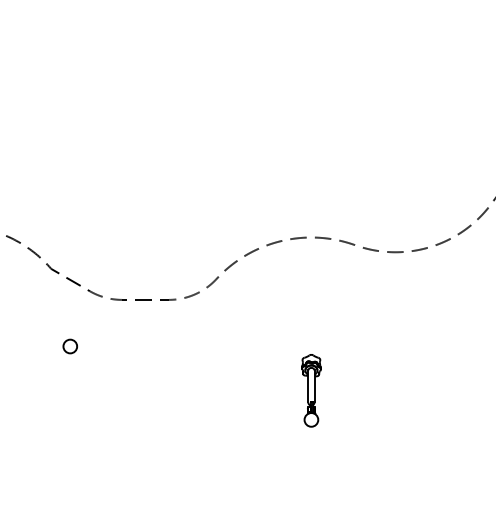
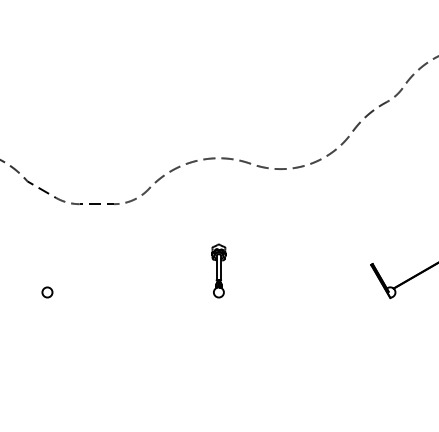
circle: (70, 346) -> (47, 292), moved

